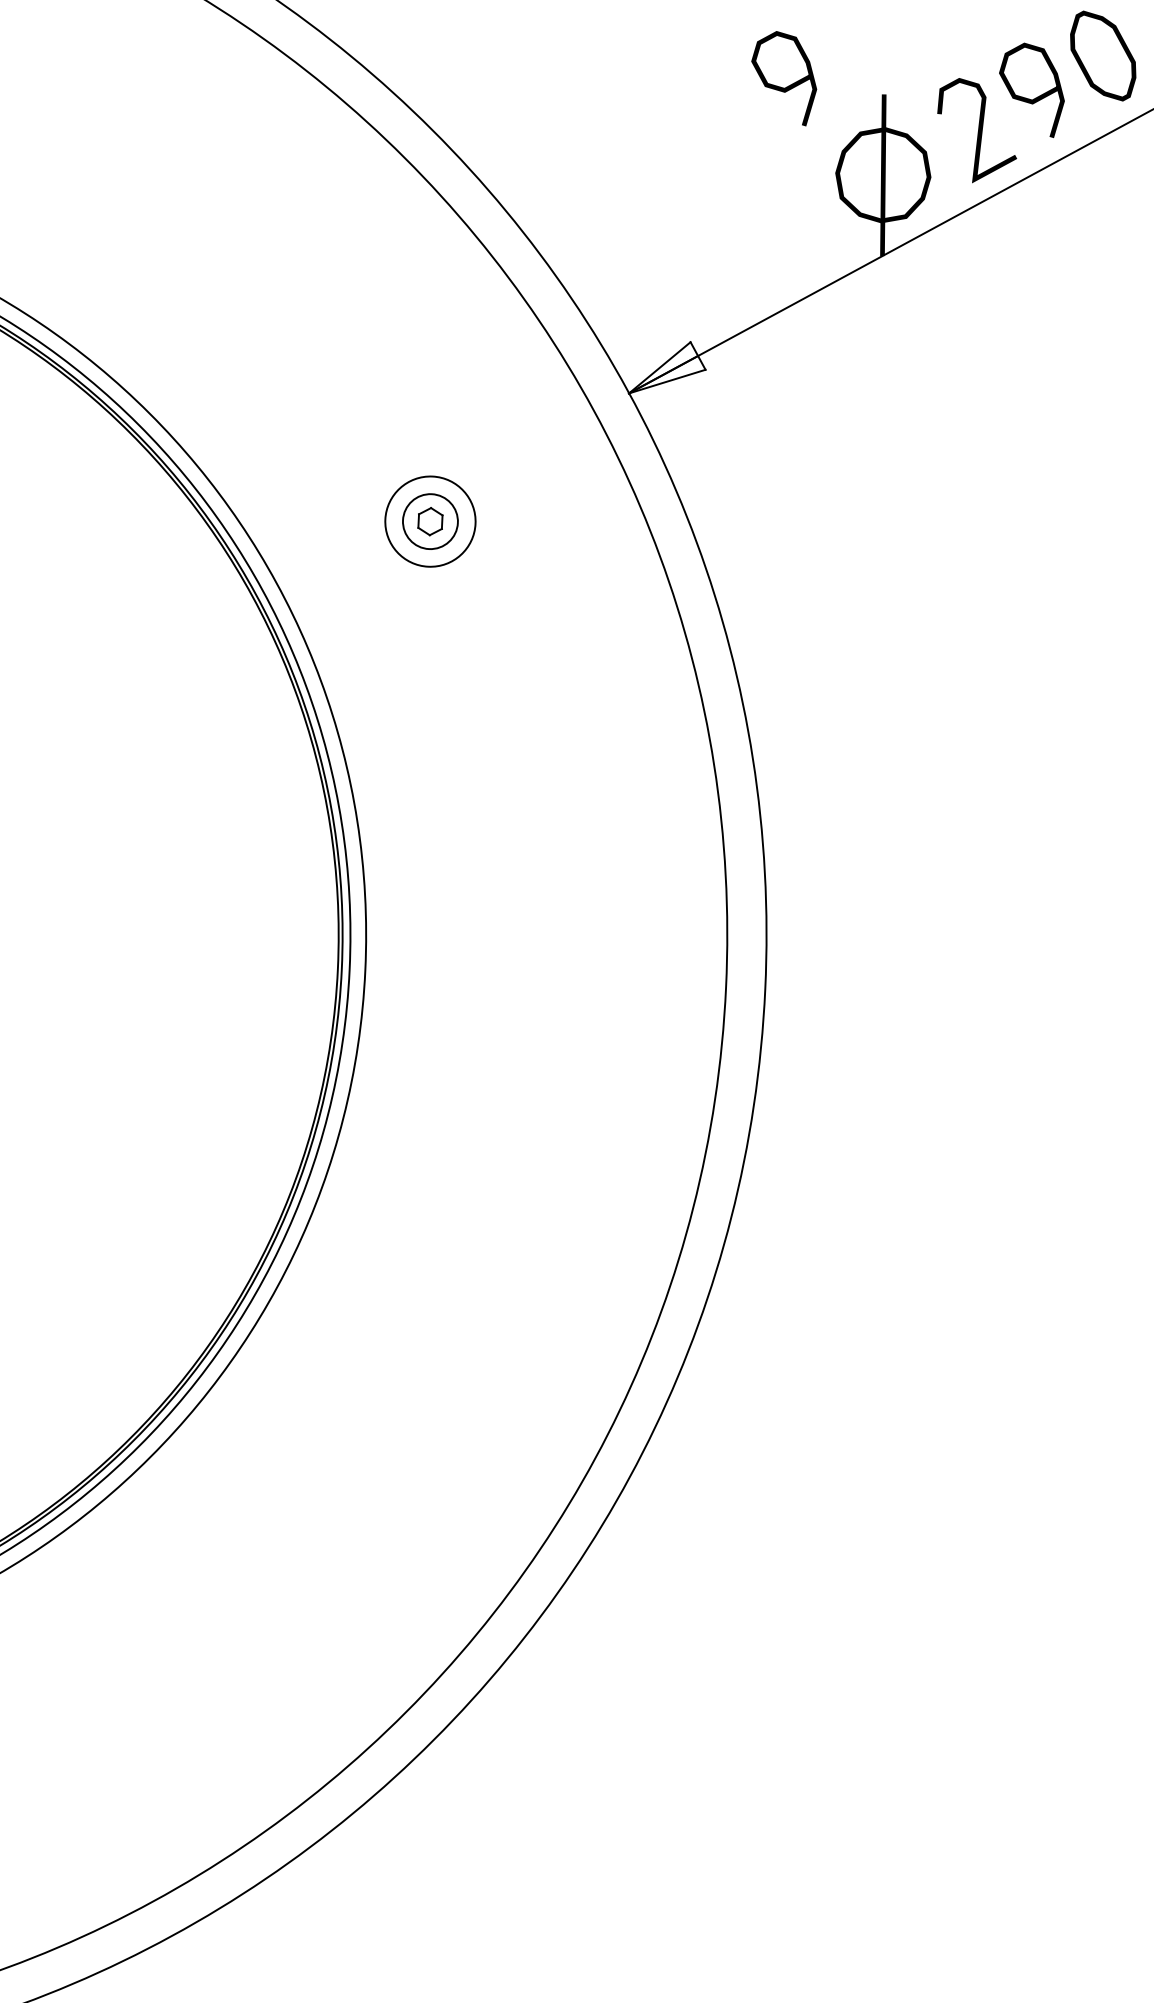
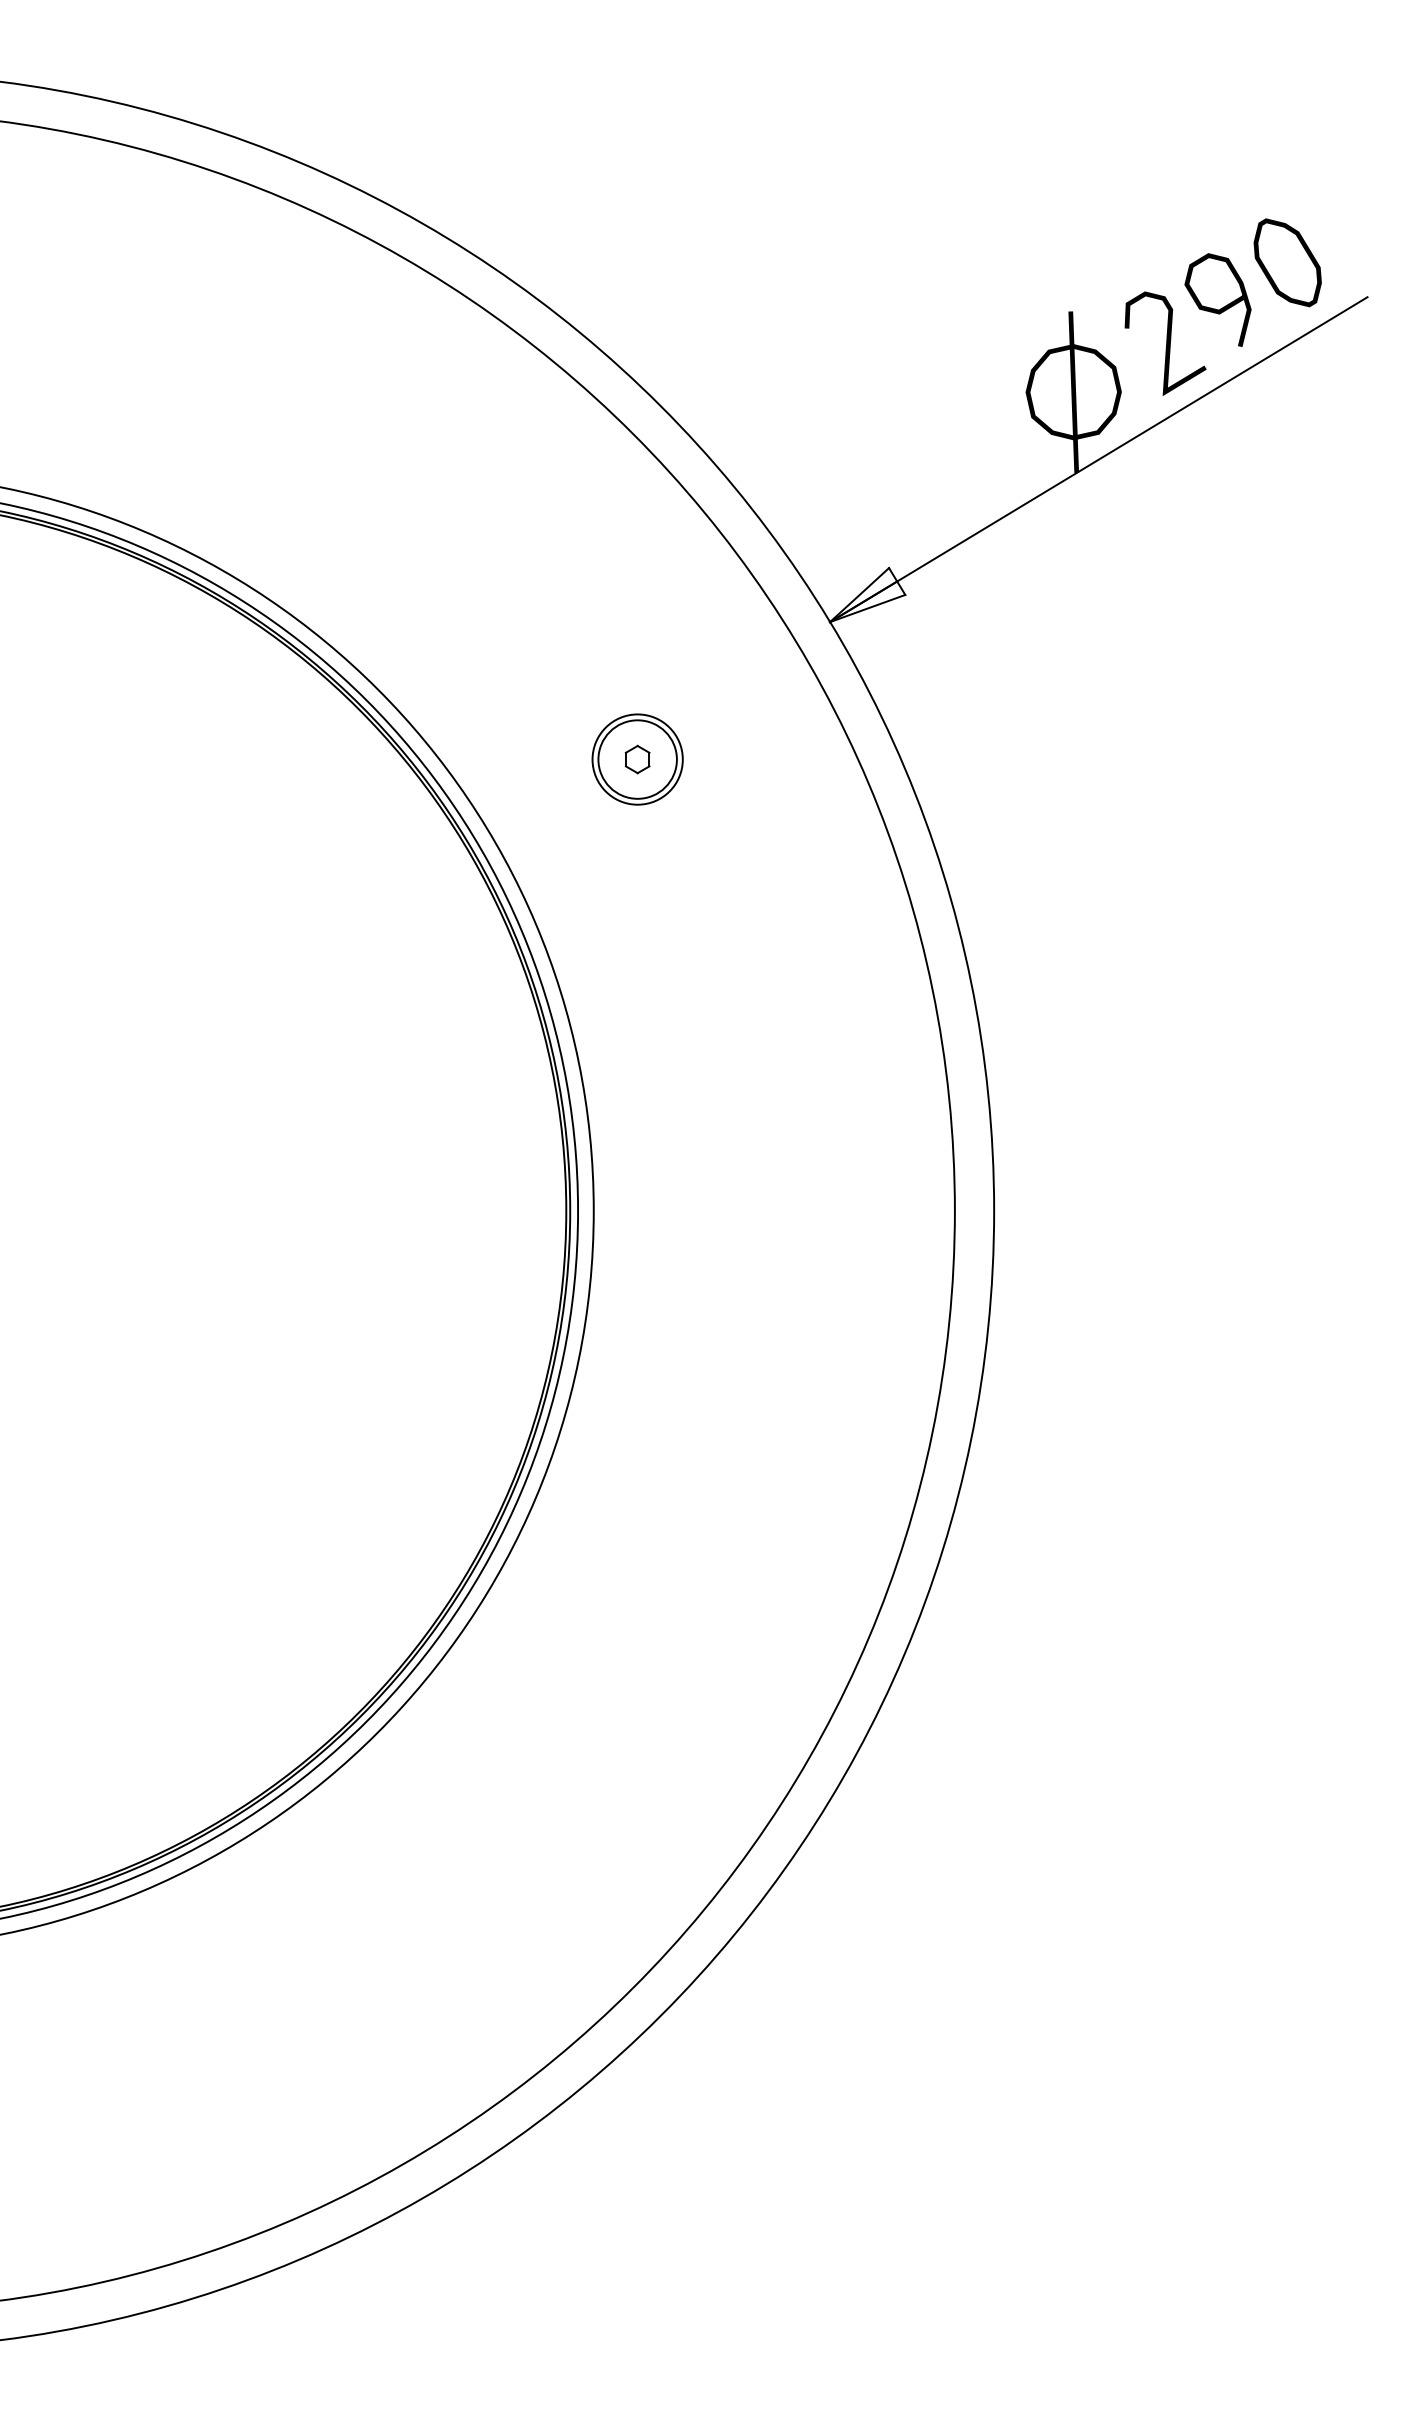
curve: (789, 84) -> (975, 306), removed
circle: (430, 521) -> (637, 759), size x1.43

